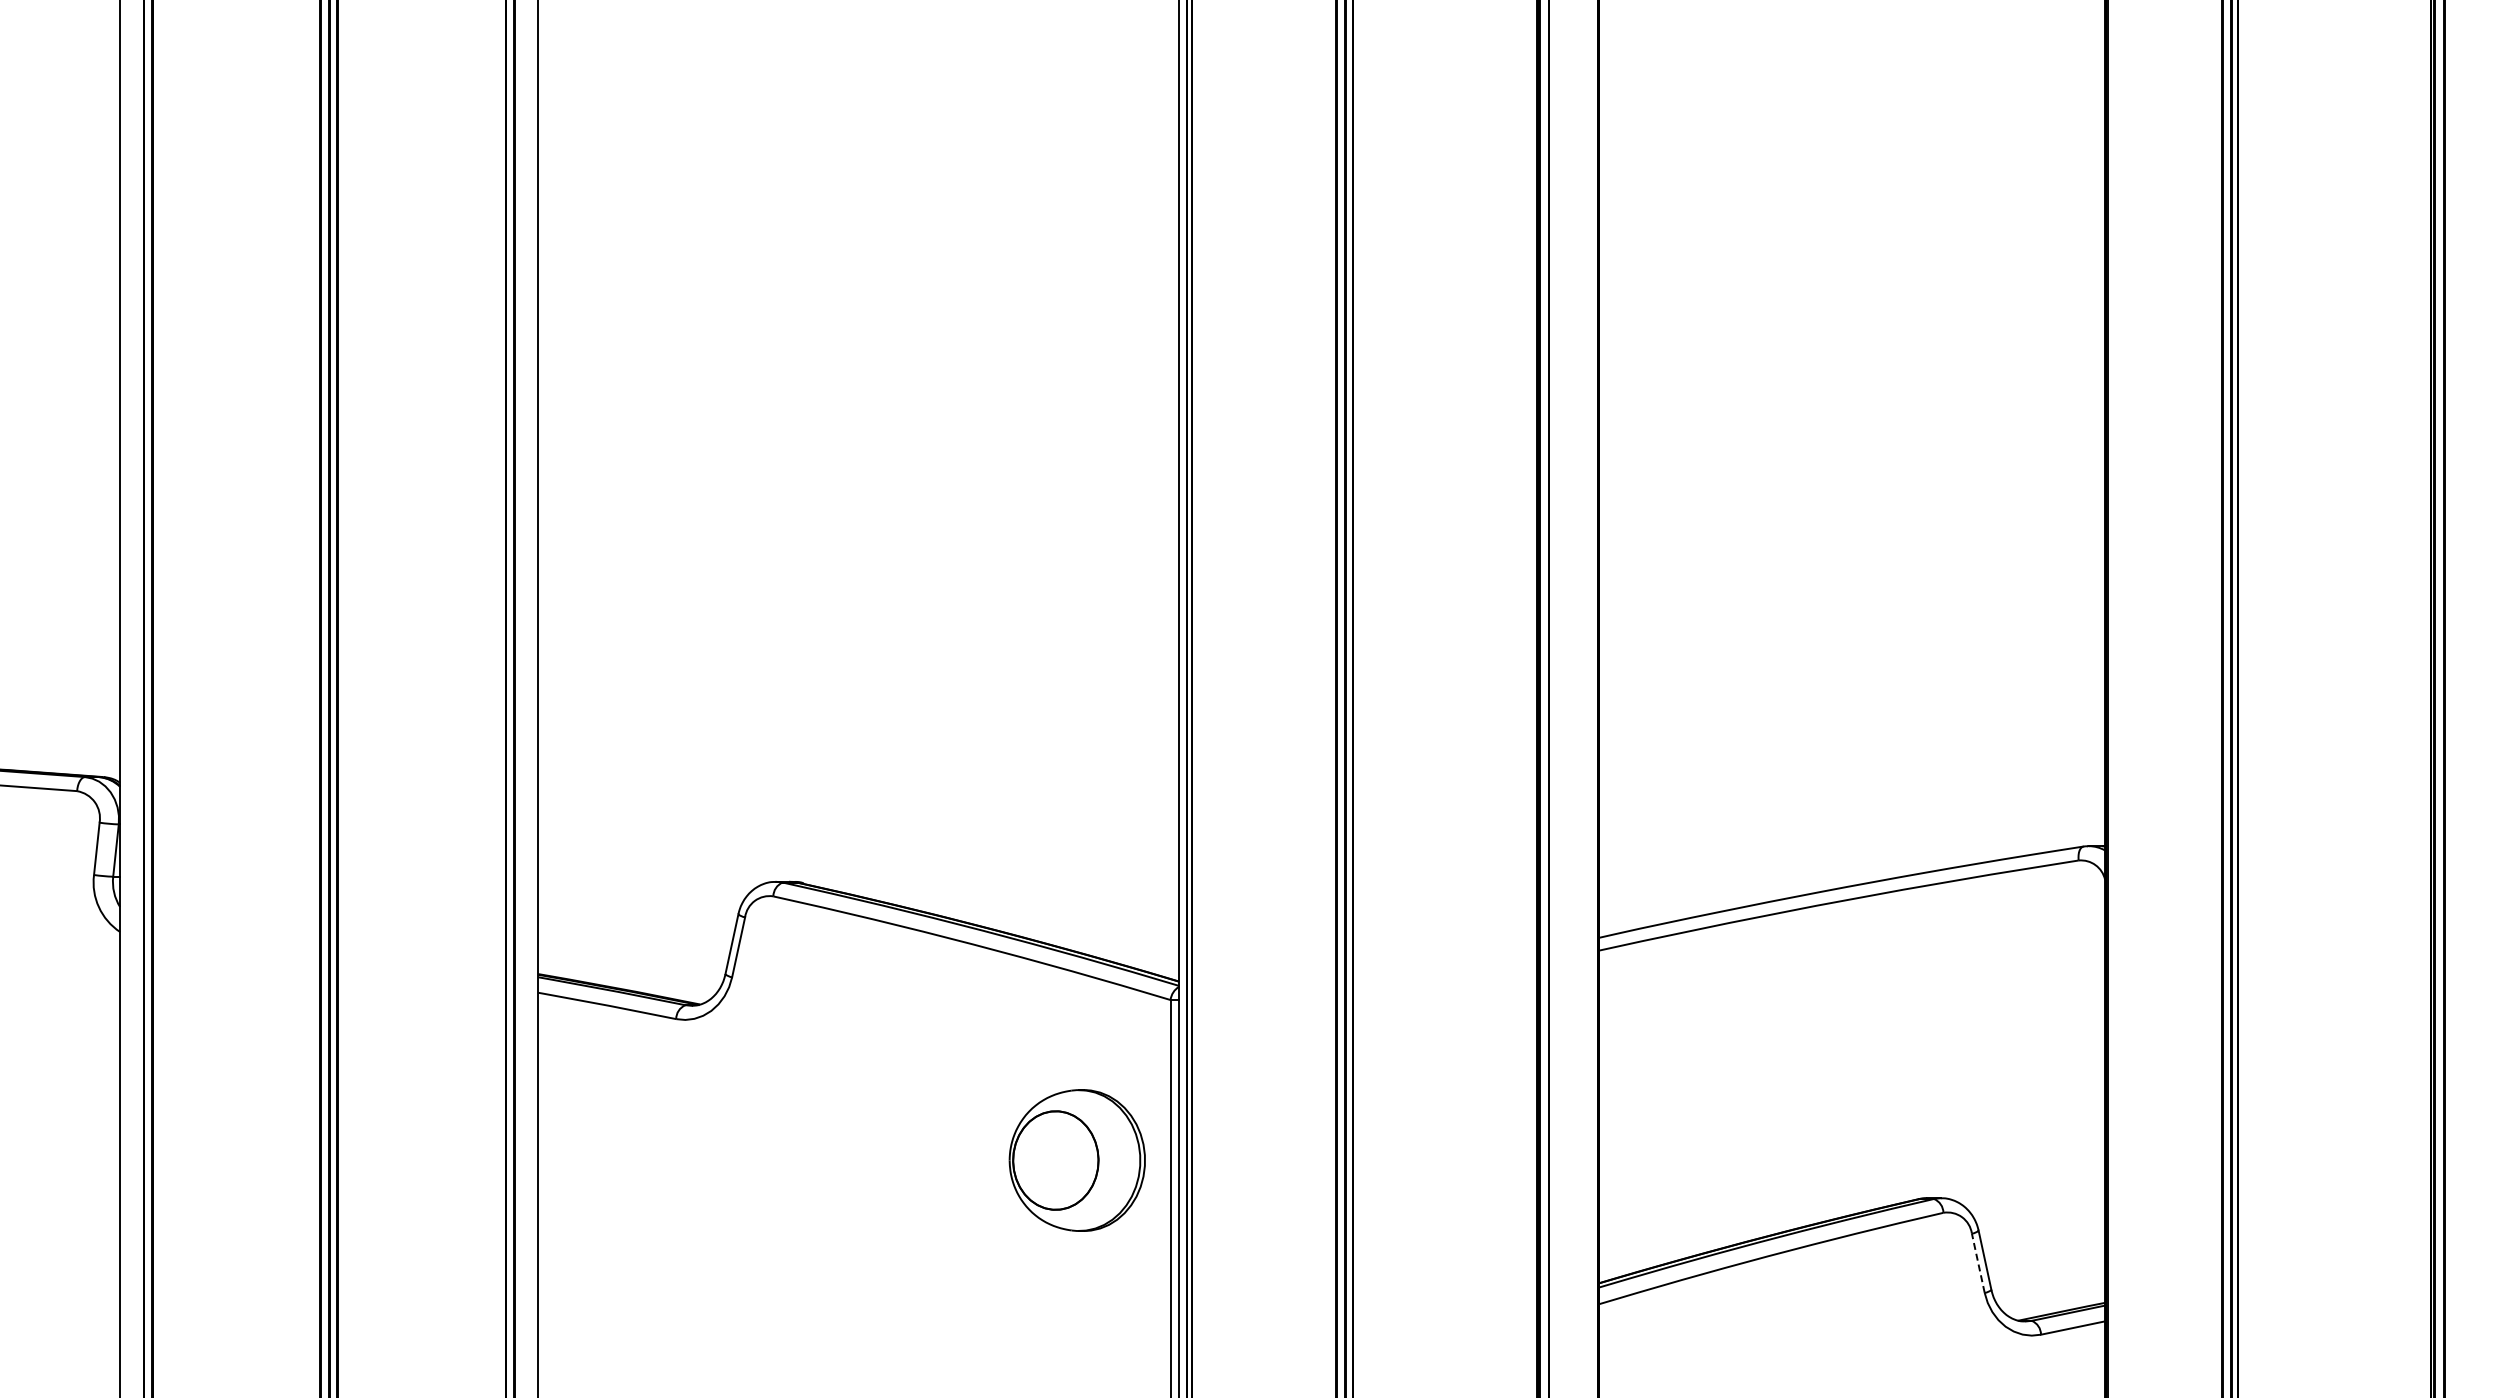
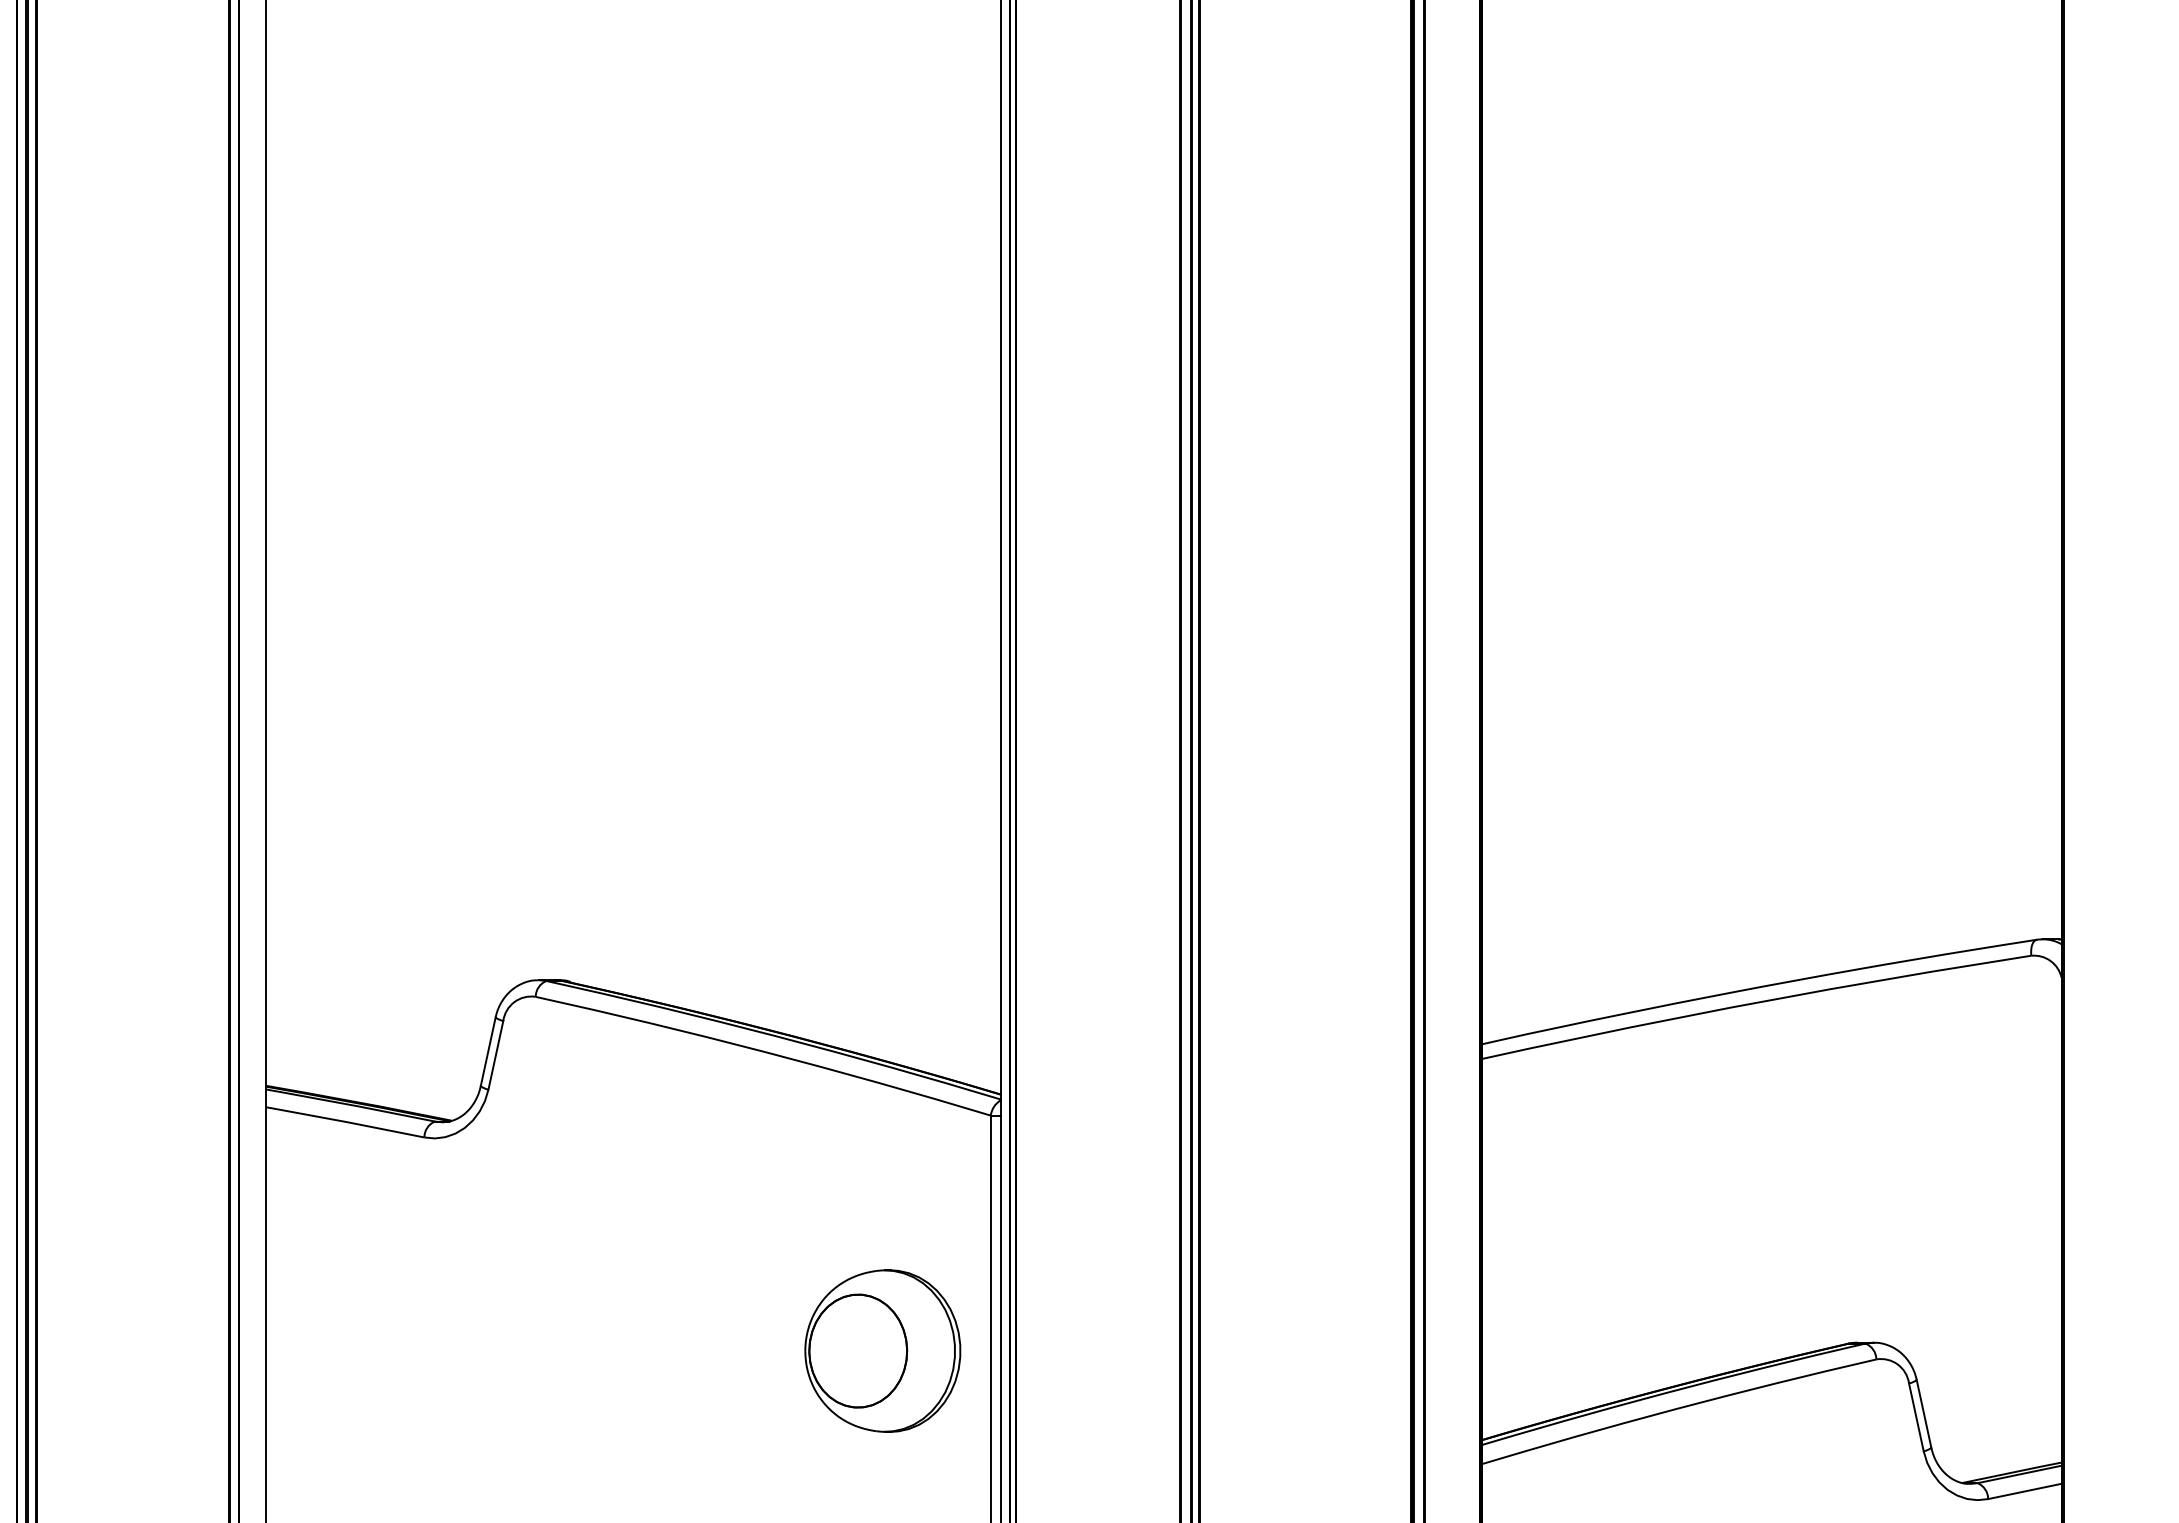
part: (1076, 1160) -> (881, 1351), moved
line: (1978, 1262) -> (1916, 1416), dashed -> solid

